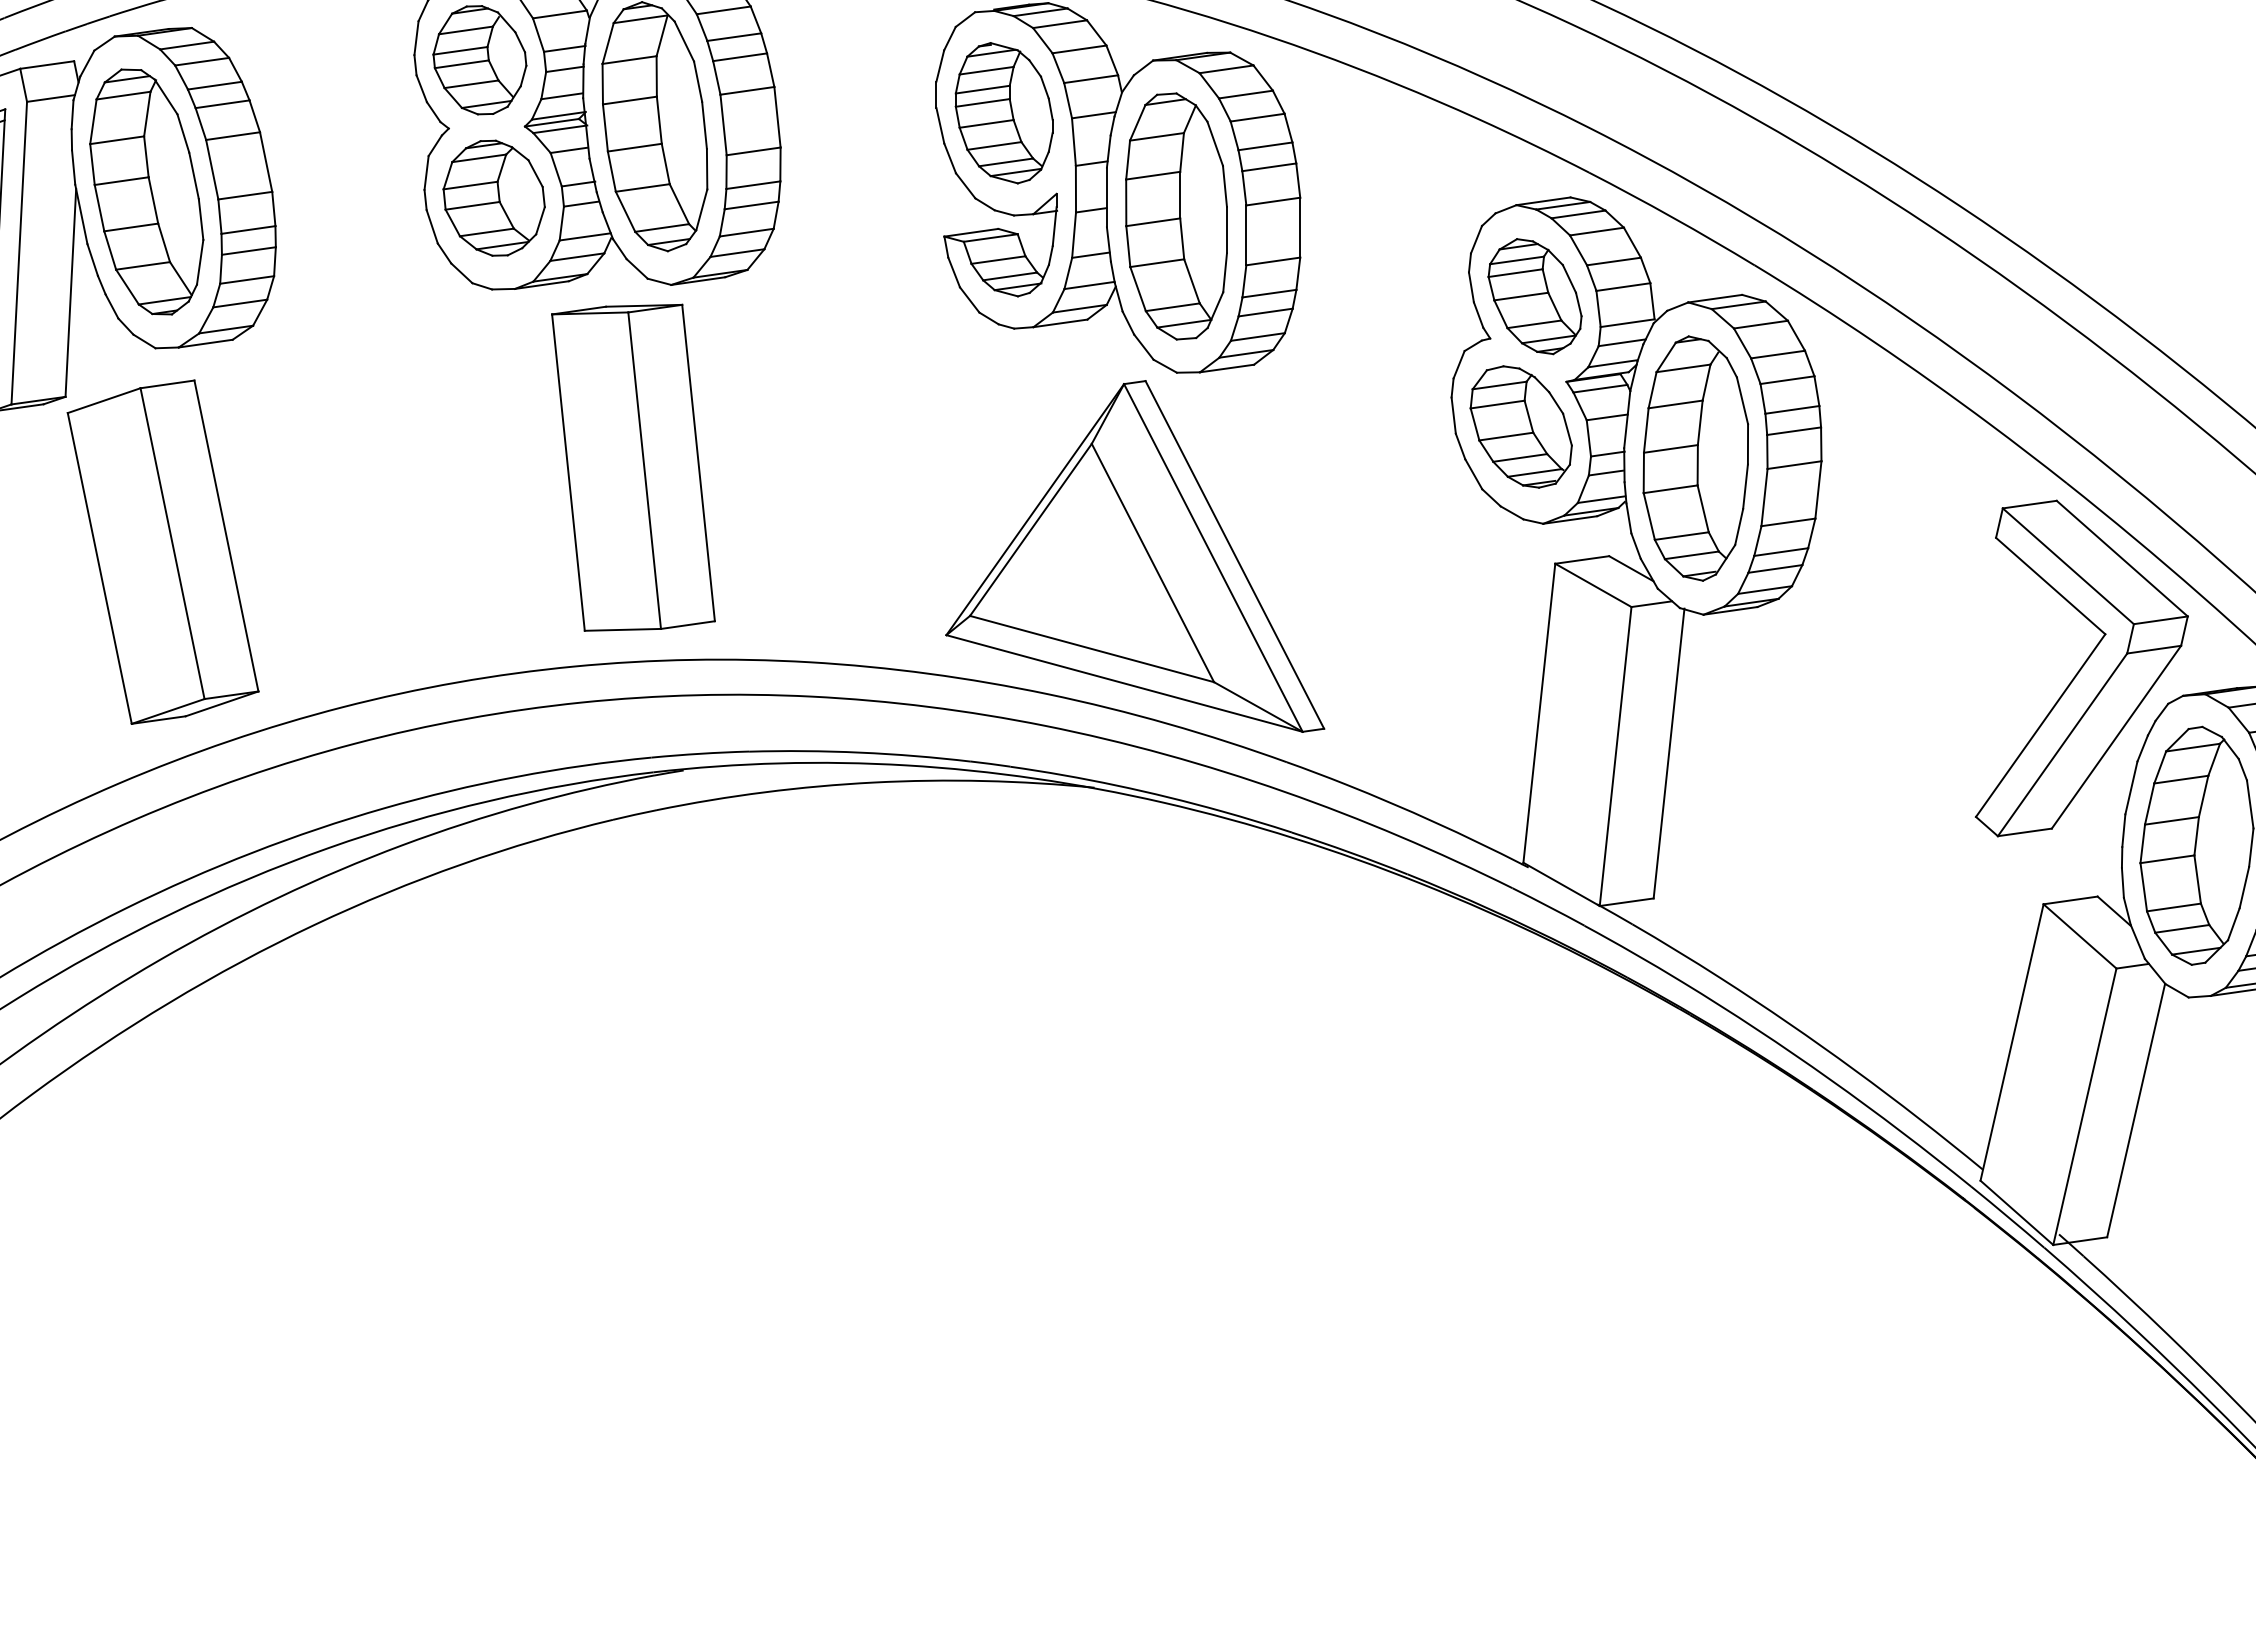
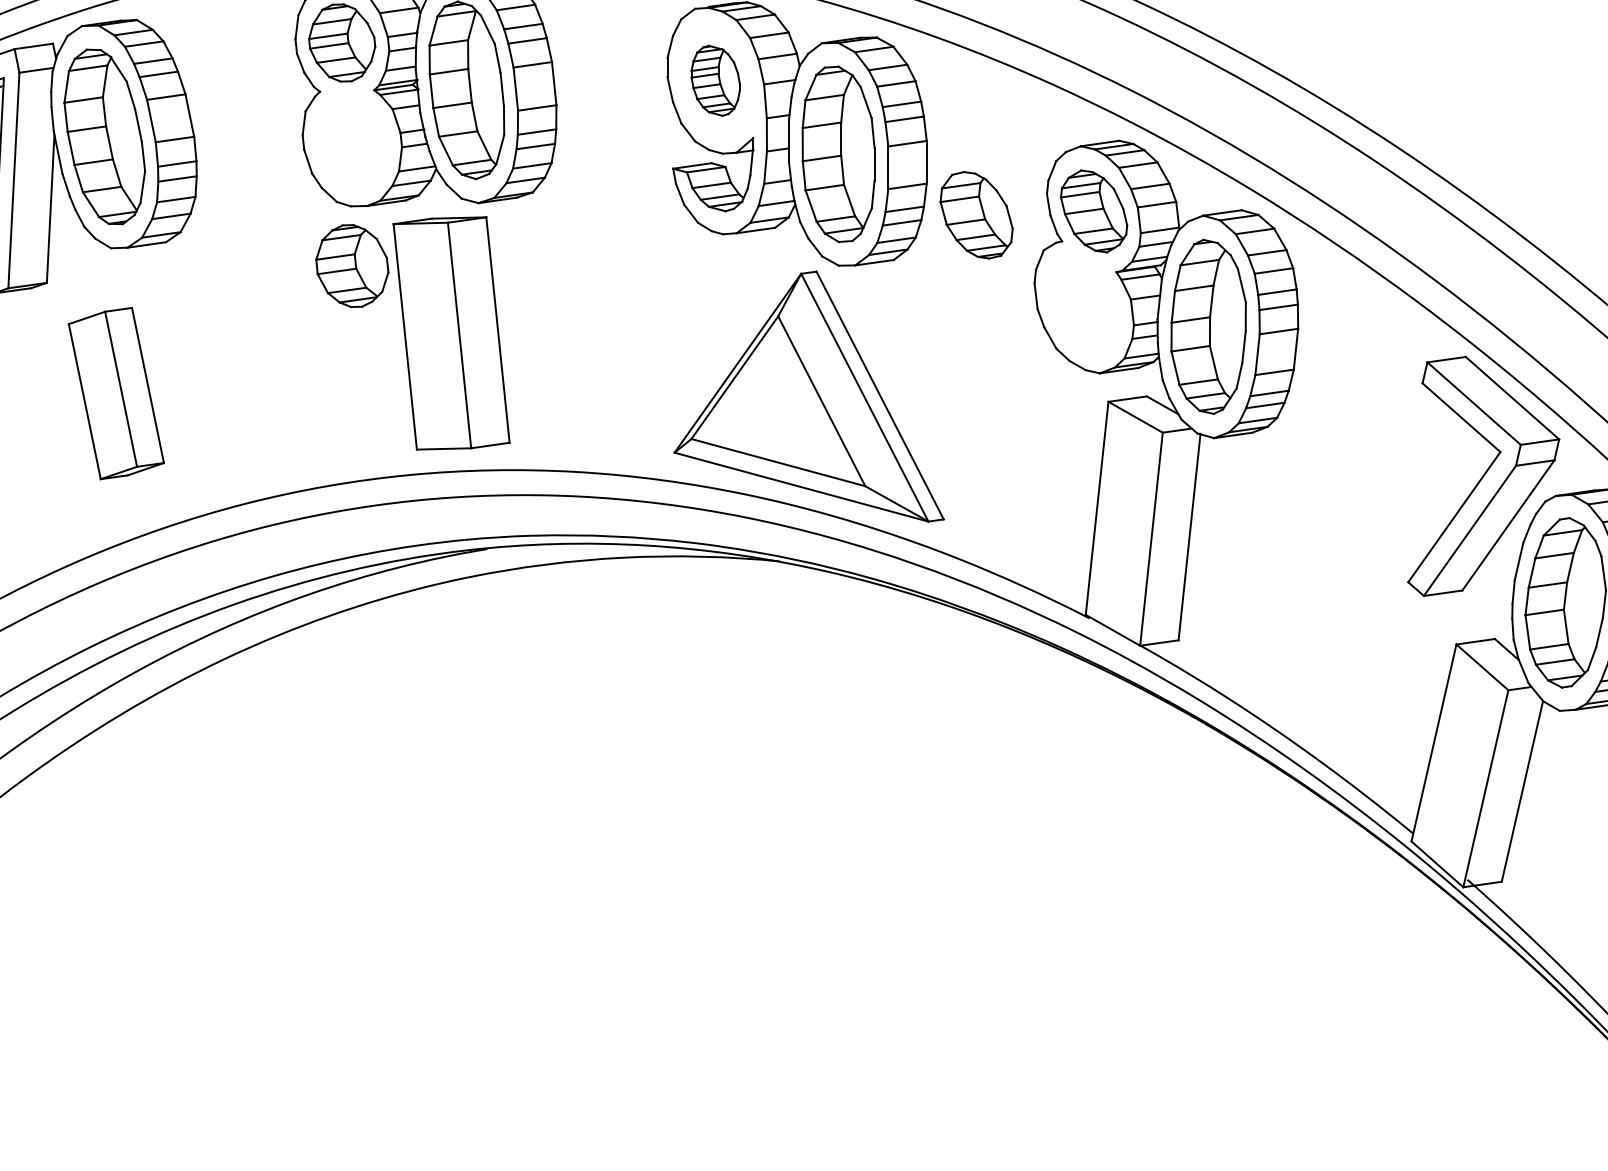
part: (1003, 113) -> (715, 80), size x0.7
part: (493, 197) -> (351, 265), moved
part: (1520, 426) -> (976, 214), moved
part: (162, 551) -> (115, 393), size x0.7

